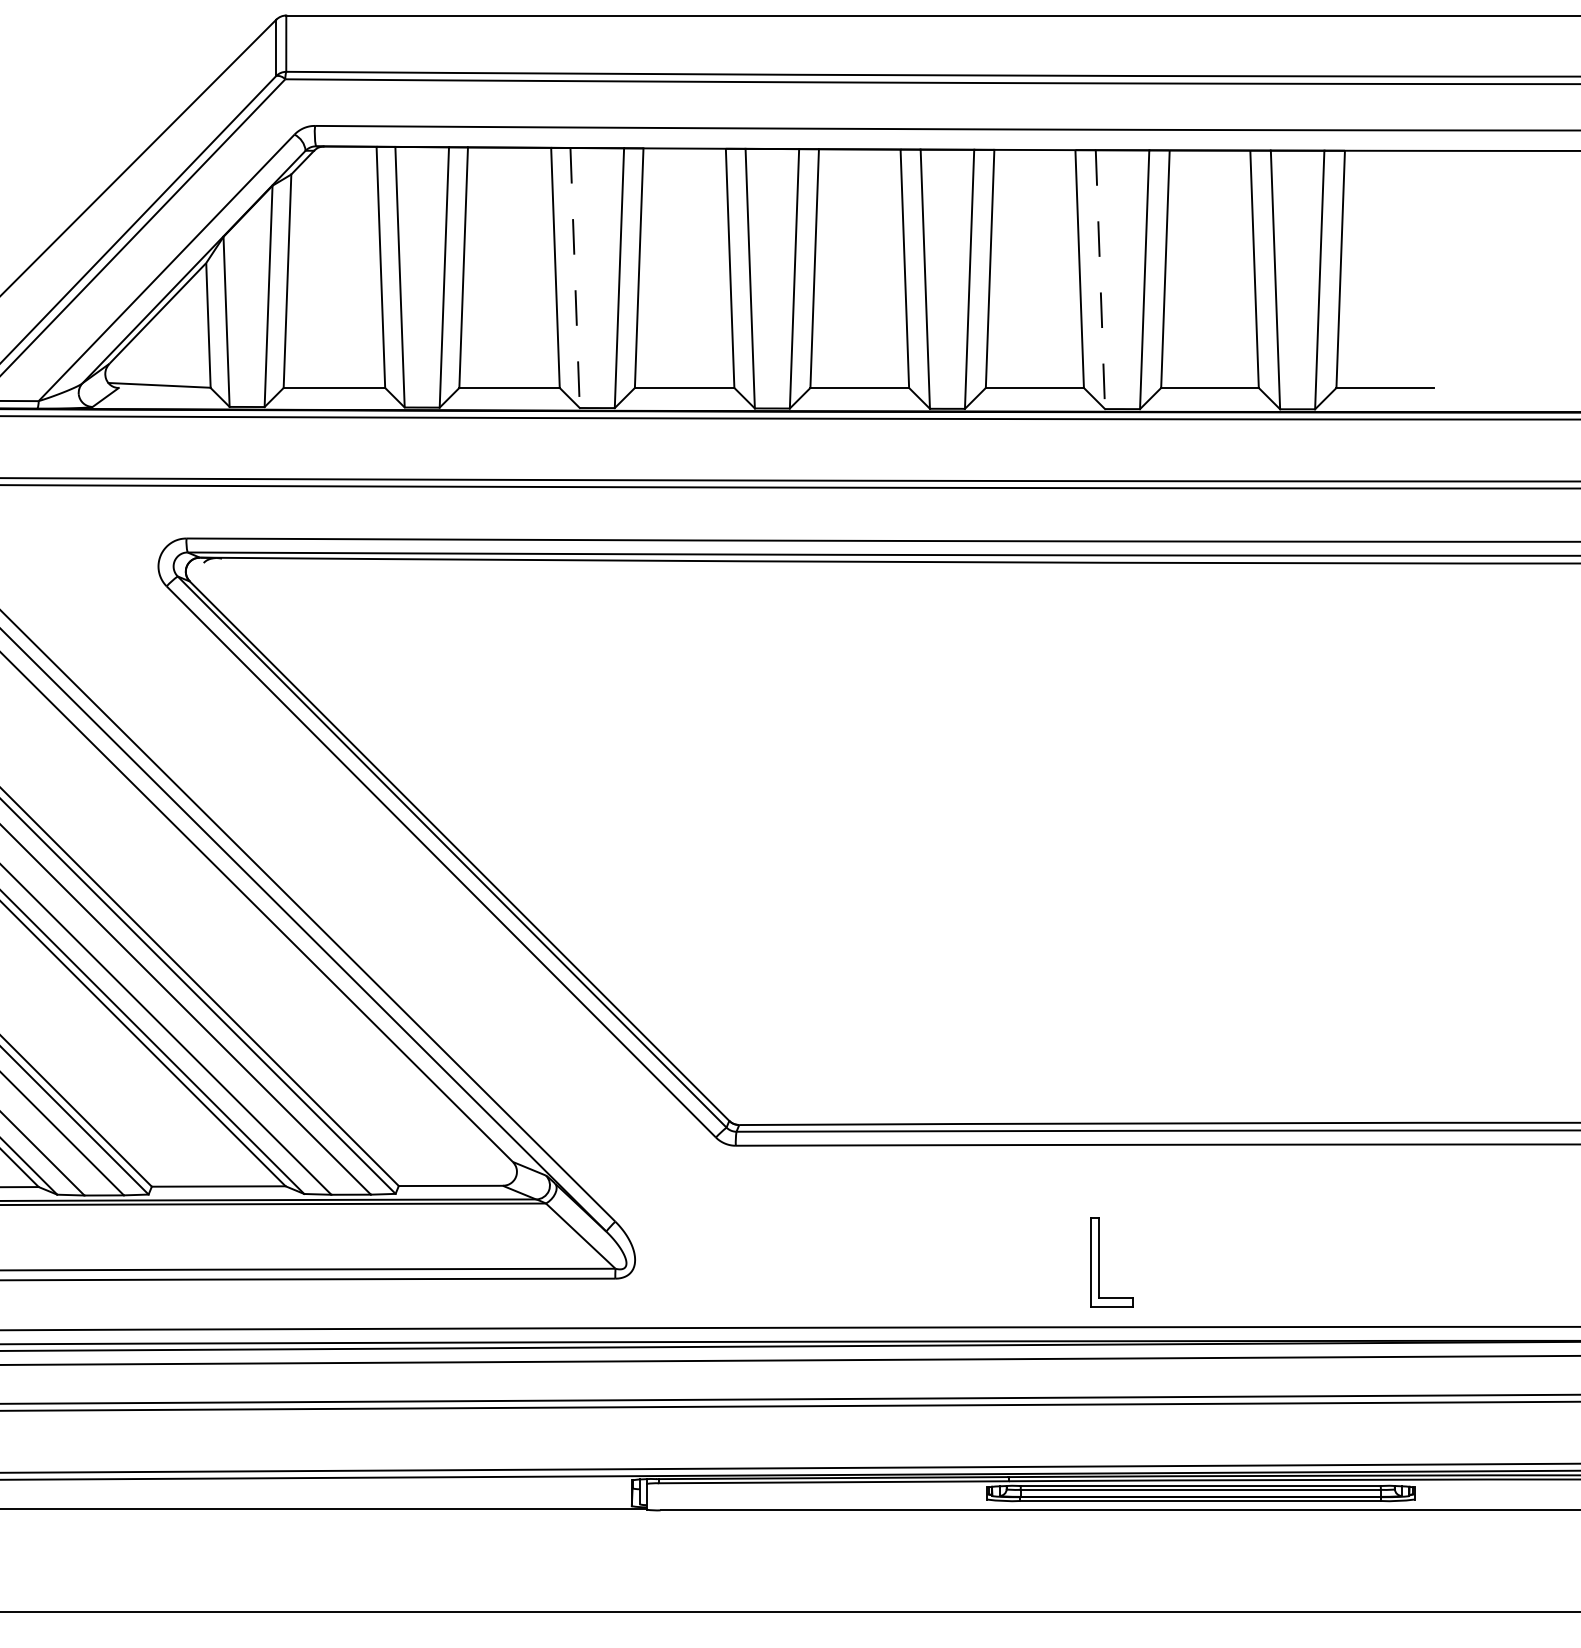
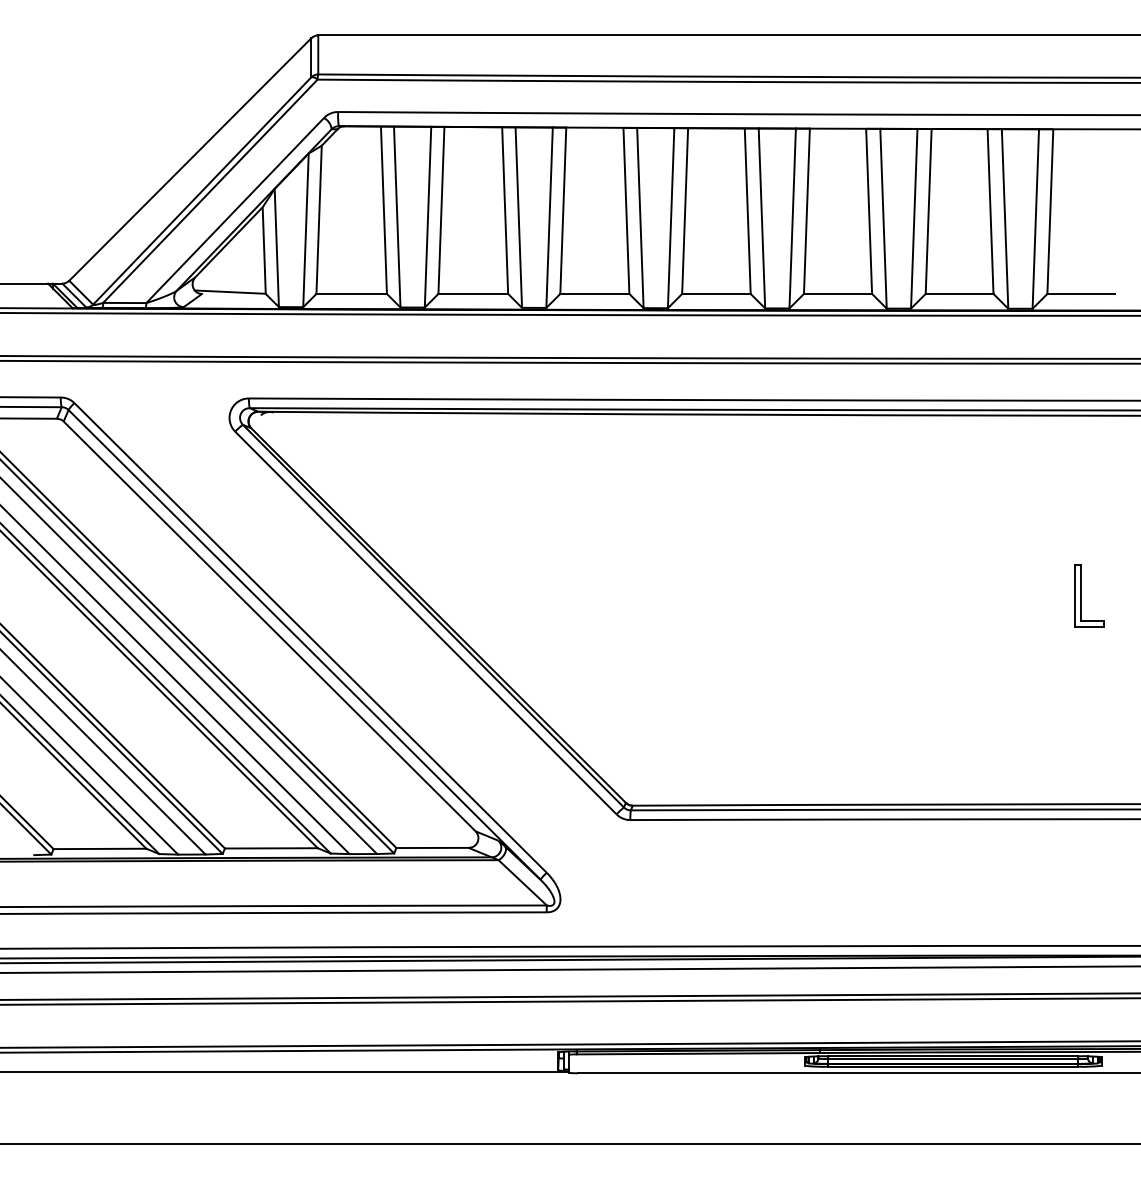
line: (574, 279) -> (518, 218), dashed -> solid
line: (1100, 279) -> (883, 218), dashed -> solid
part: (1100, 1261) -> (1081, 595), moved

